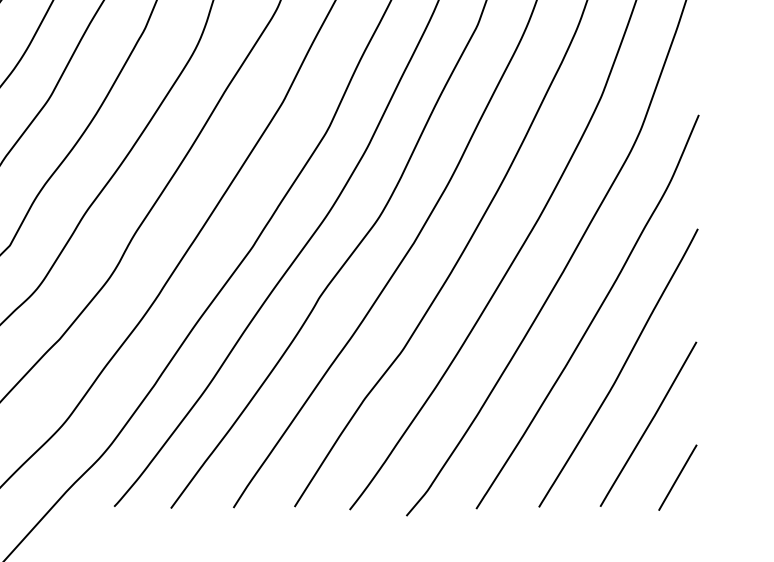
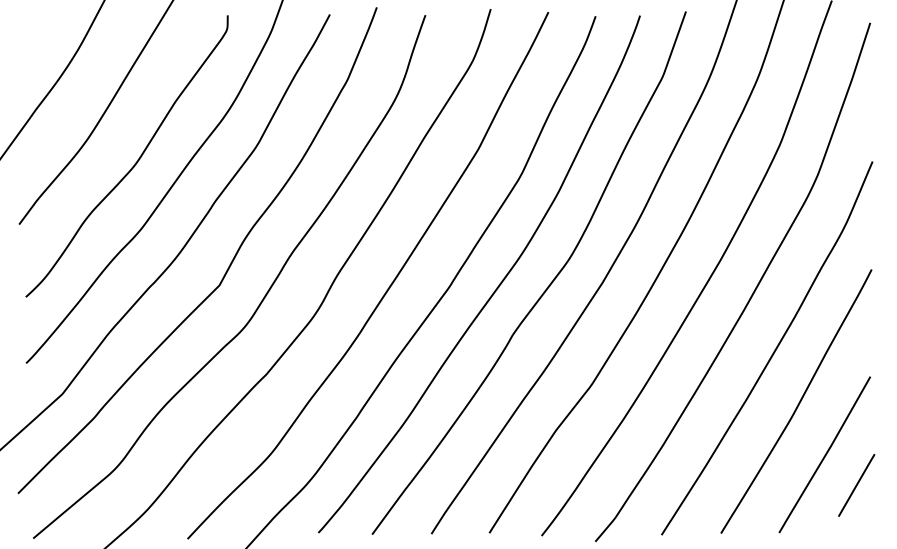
line: (677, 477) -> (856, 485), moved

